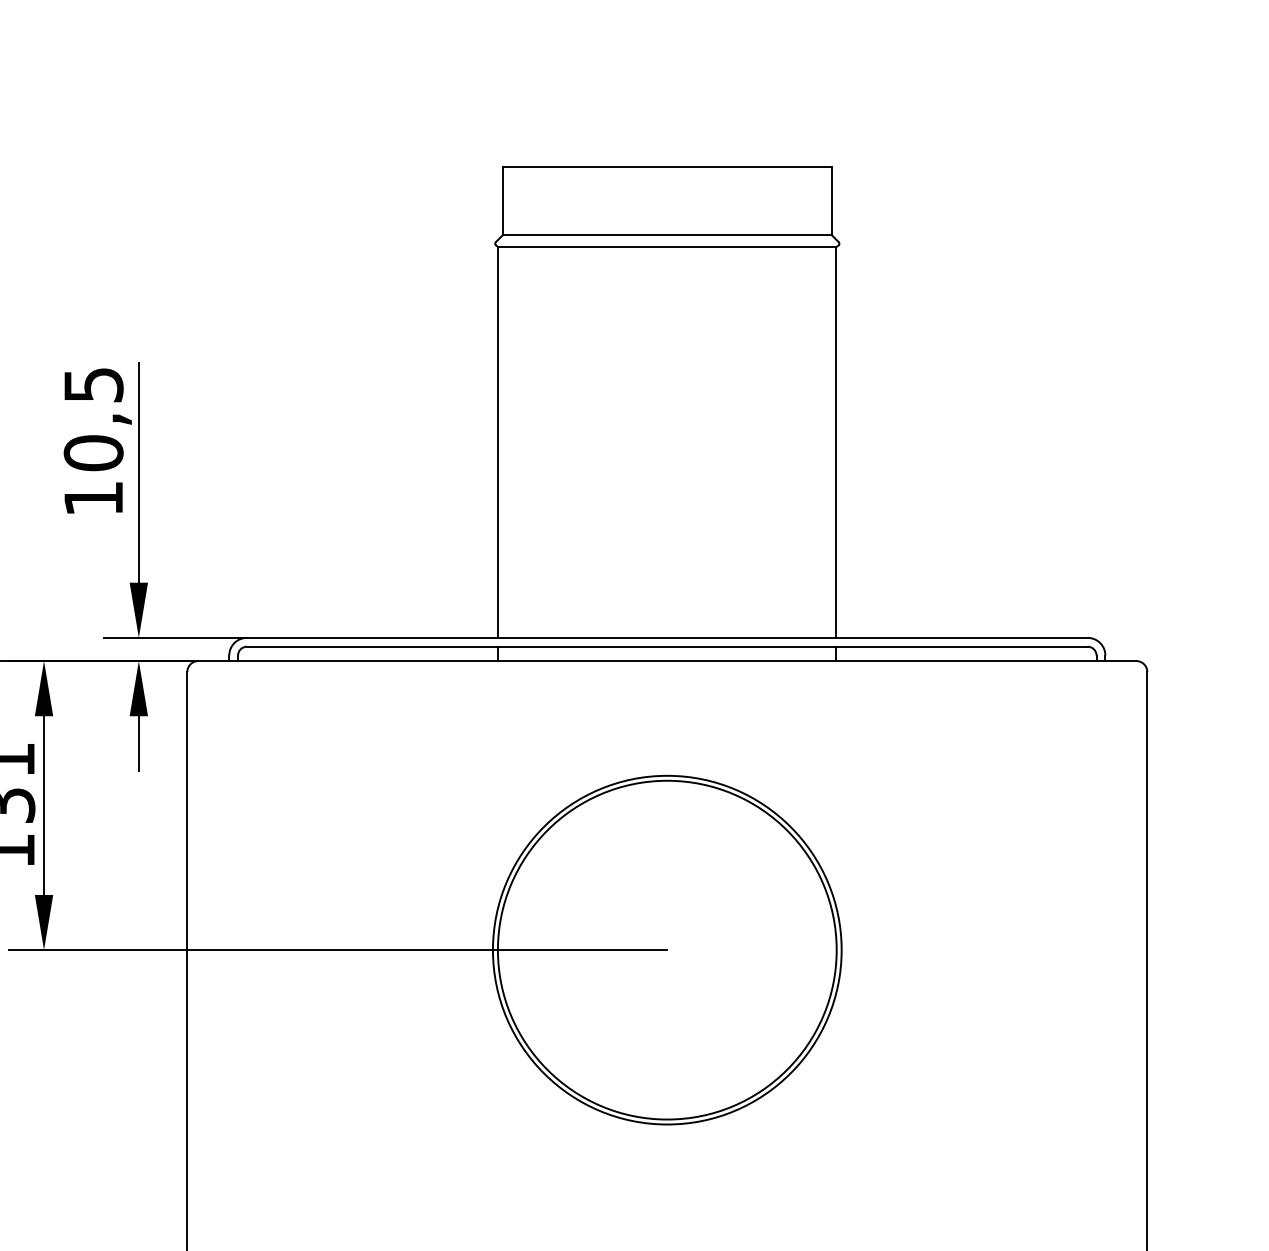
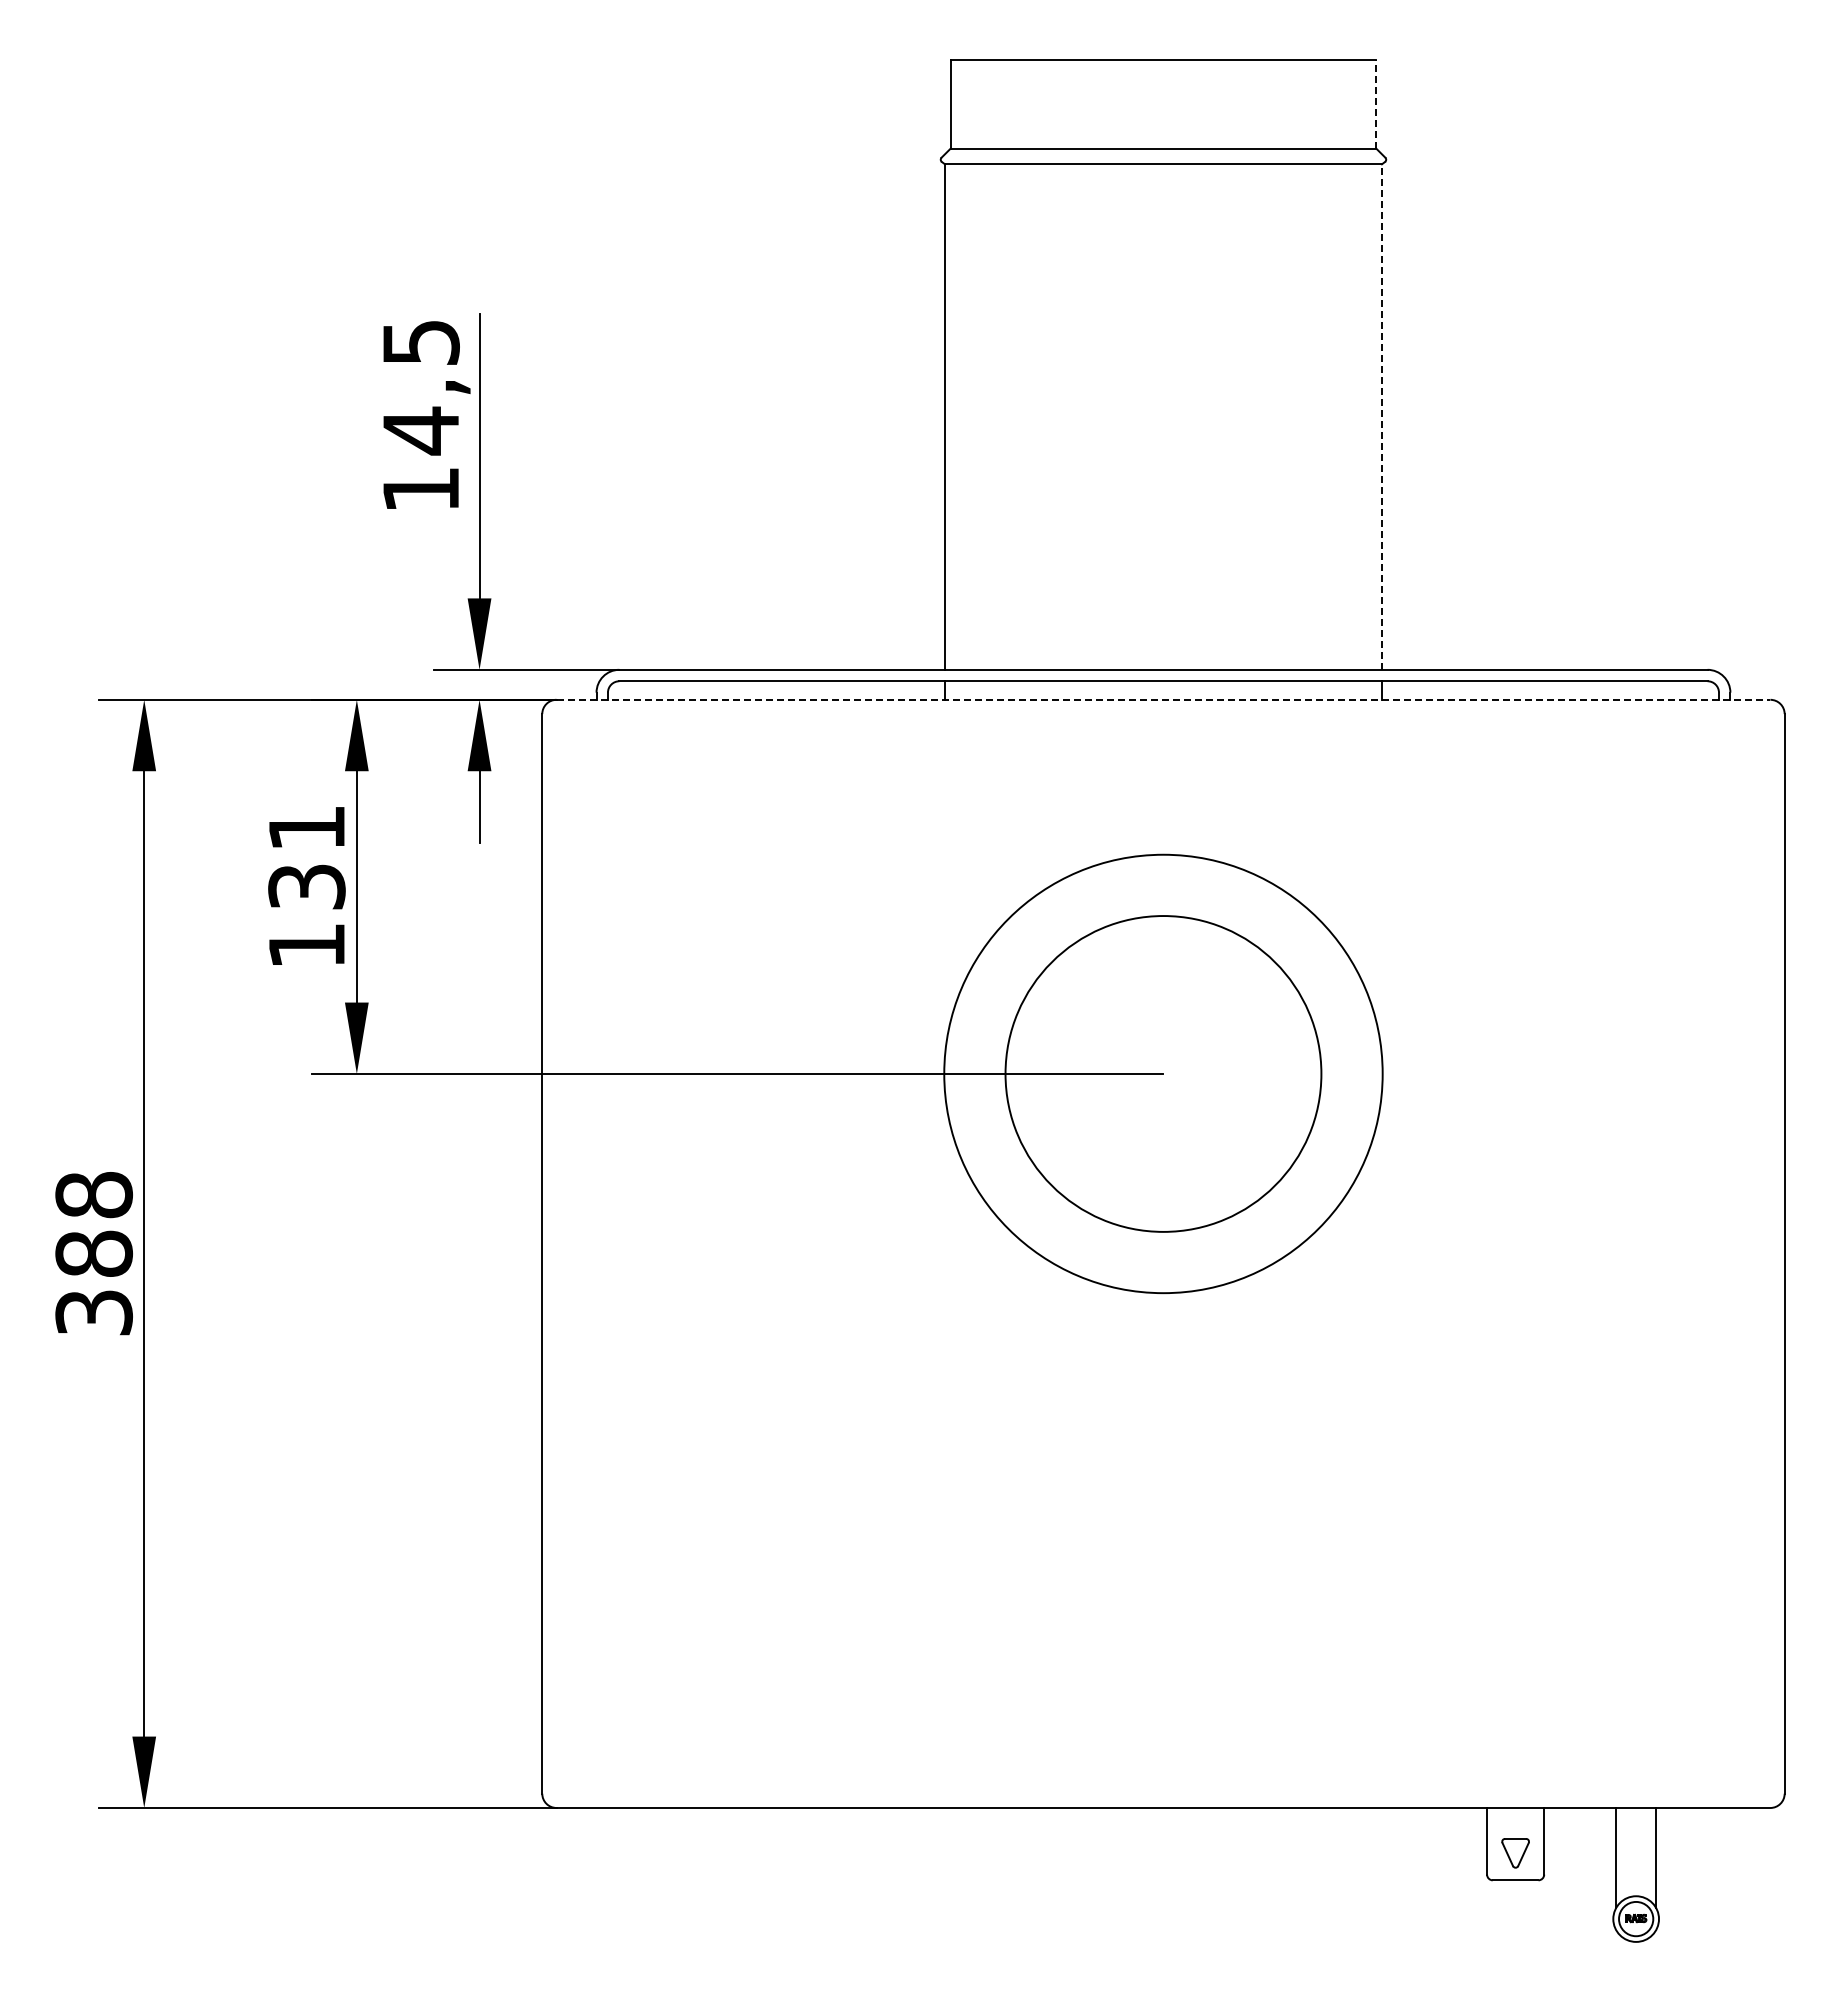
line: (831, 200) -> (1376, 103), solid -> dashed
line: (835, 442) -> (1381, 417), solid -> dashed
text: (93, 452) -> (420, 430), 10,5 -> 14,5
line: (667, 660) -> (1163, 699), solid -> dashed
circle: (667, 949) -> (1163, 1073), size x0.7

